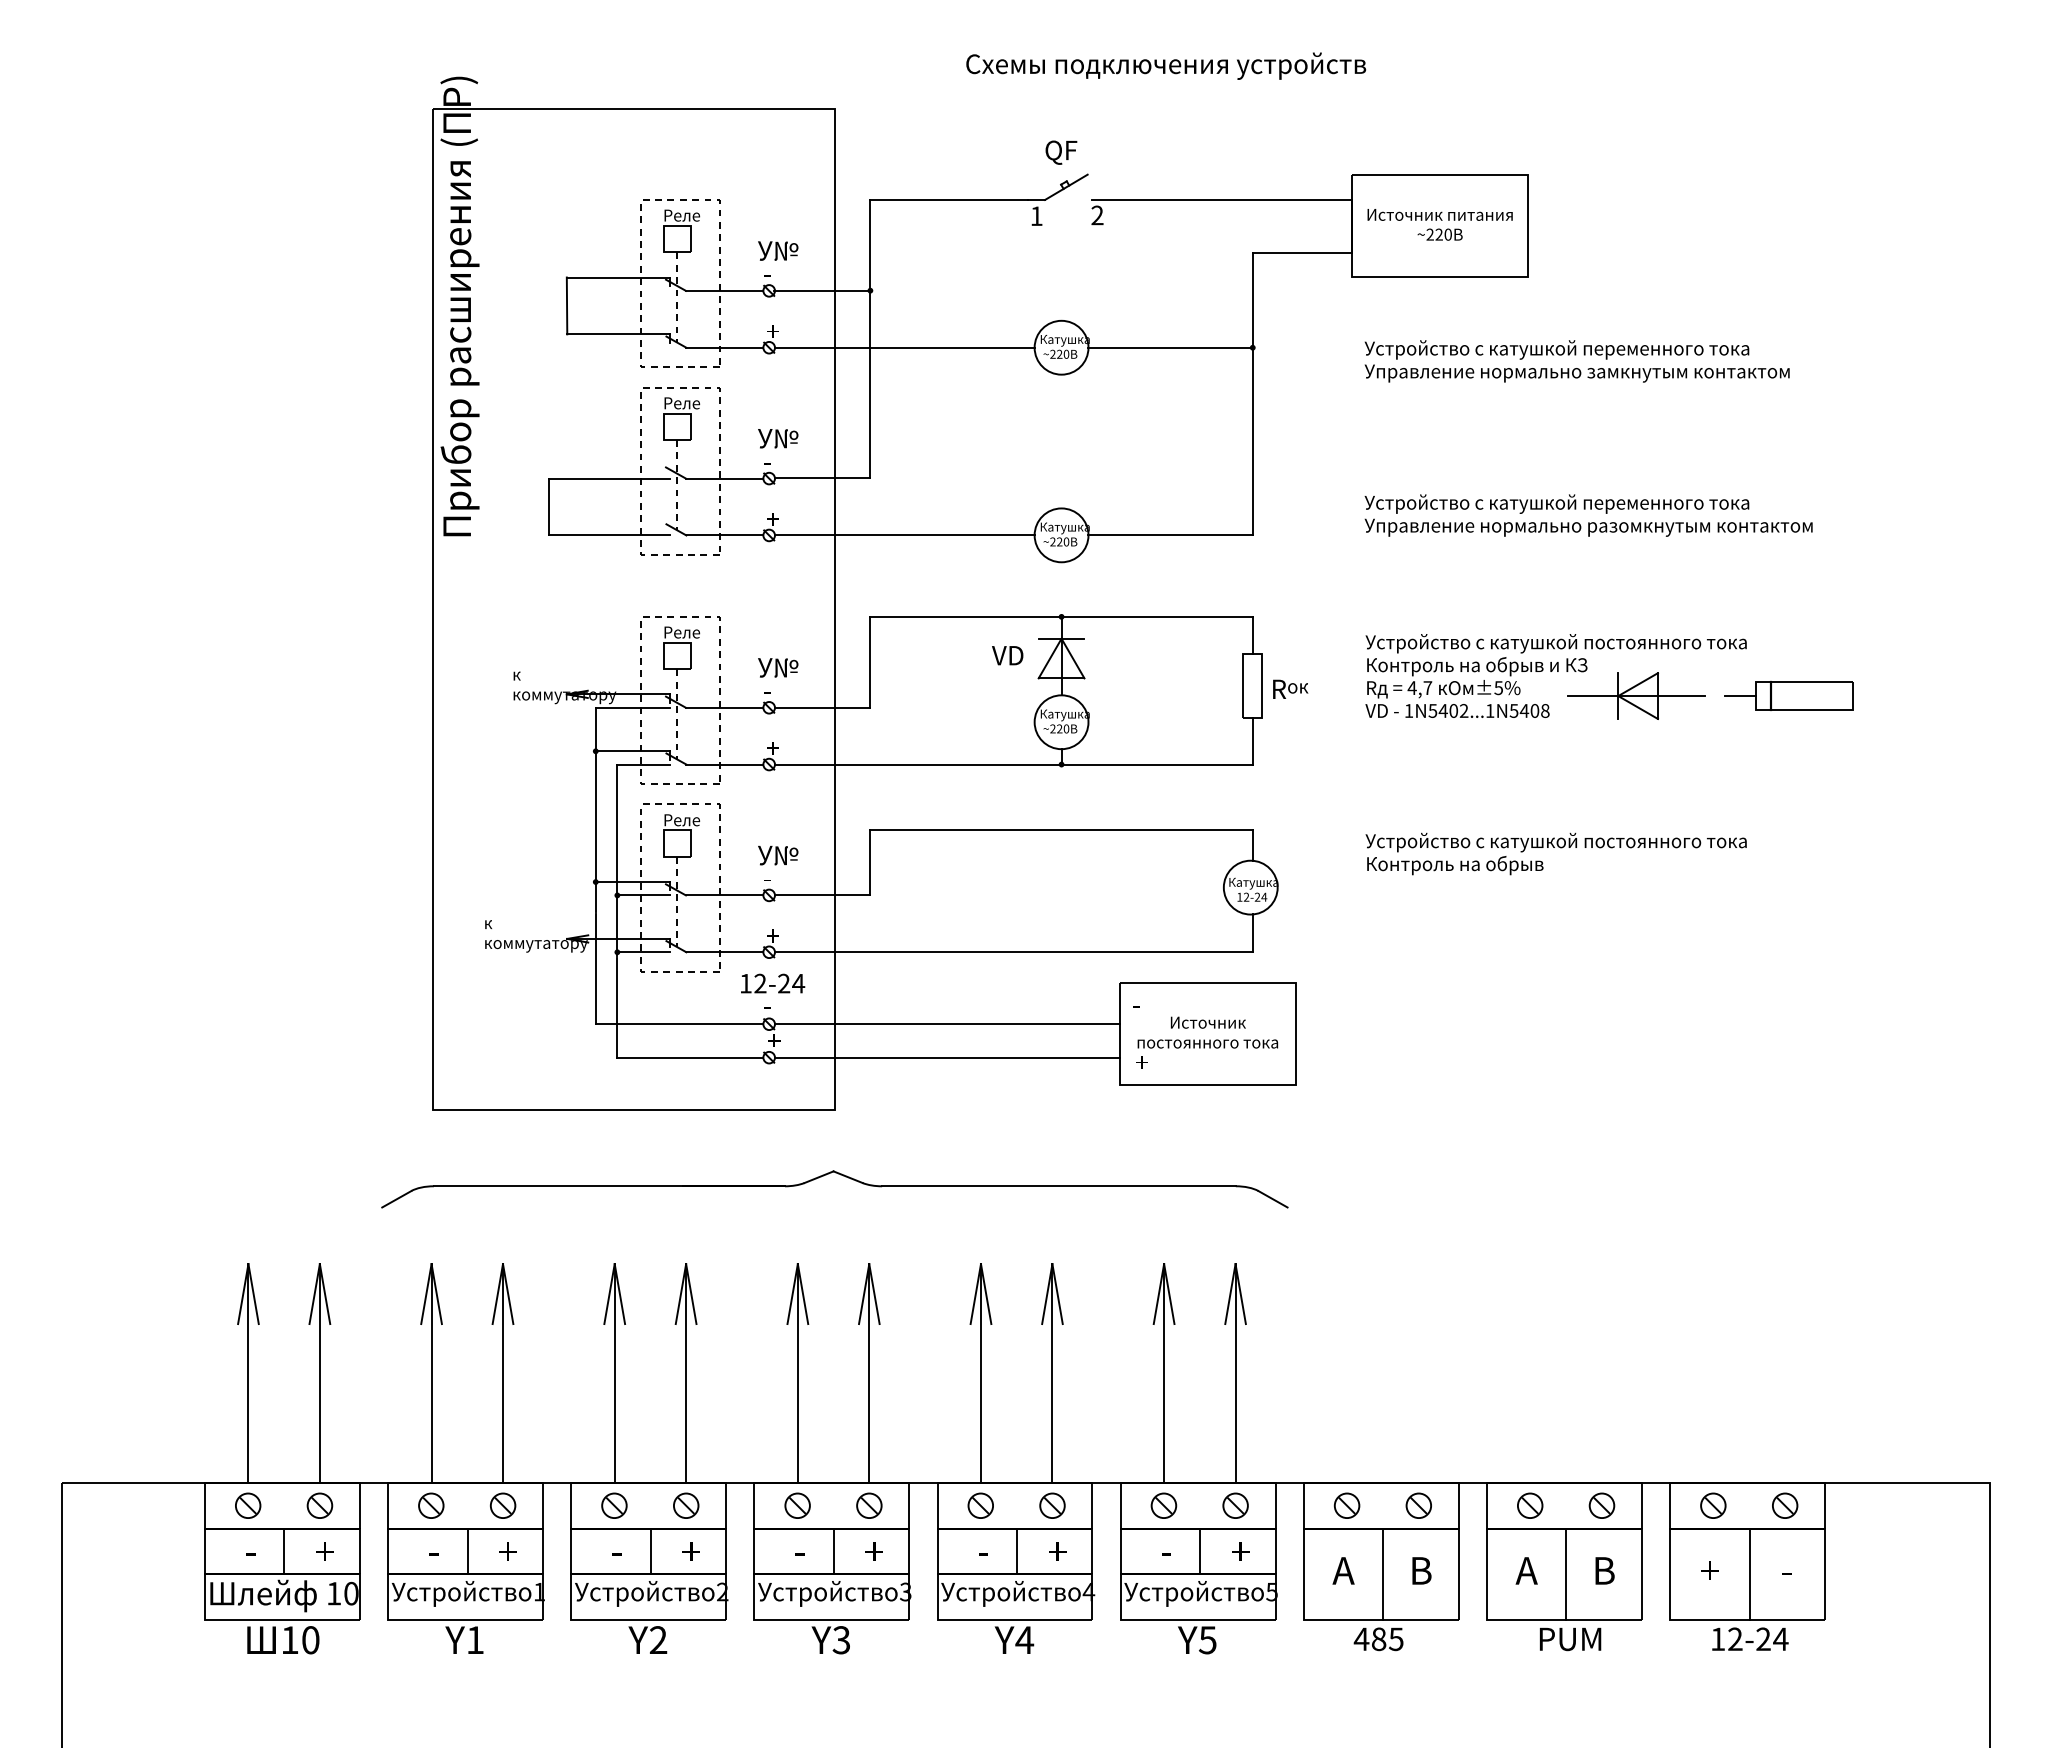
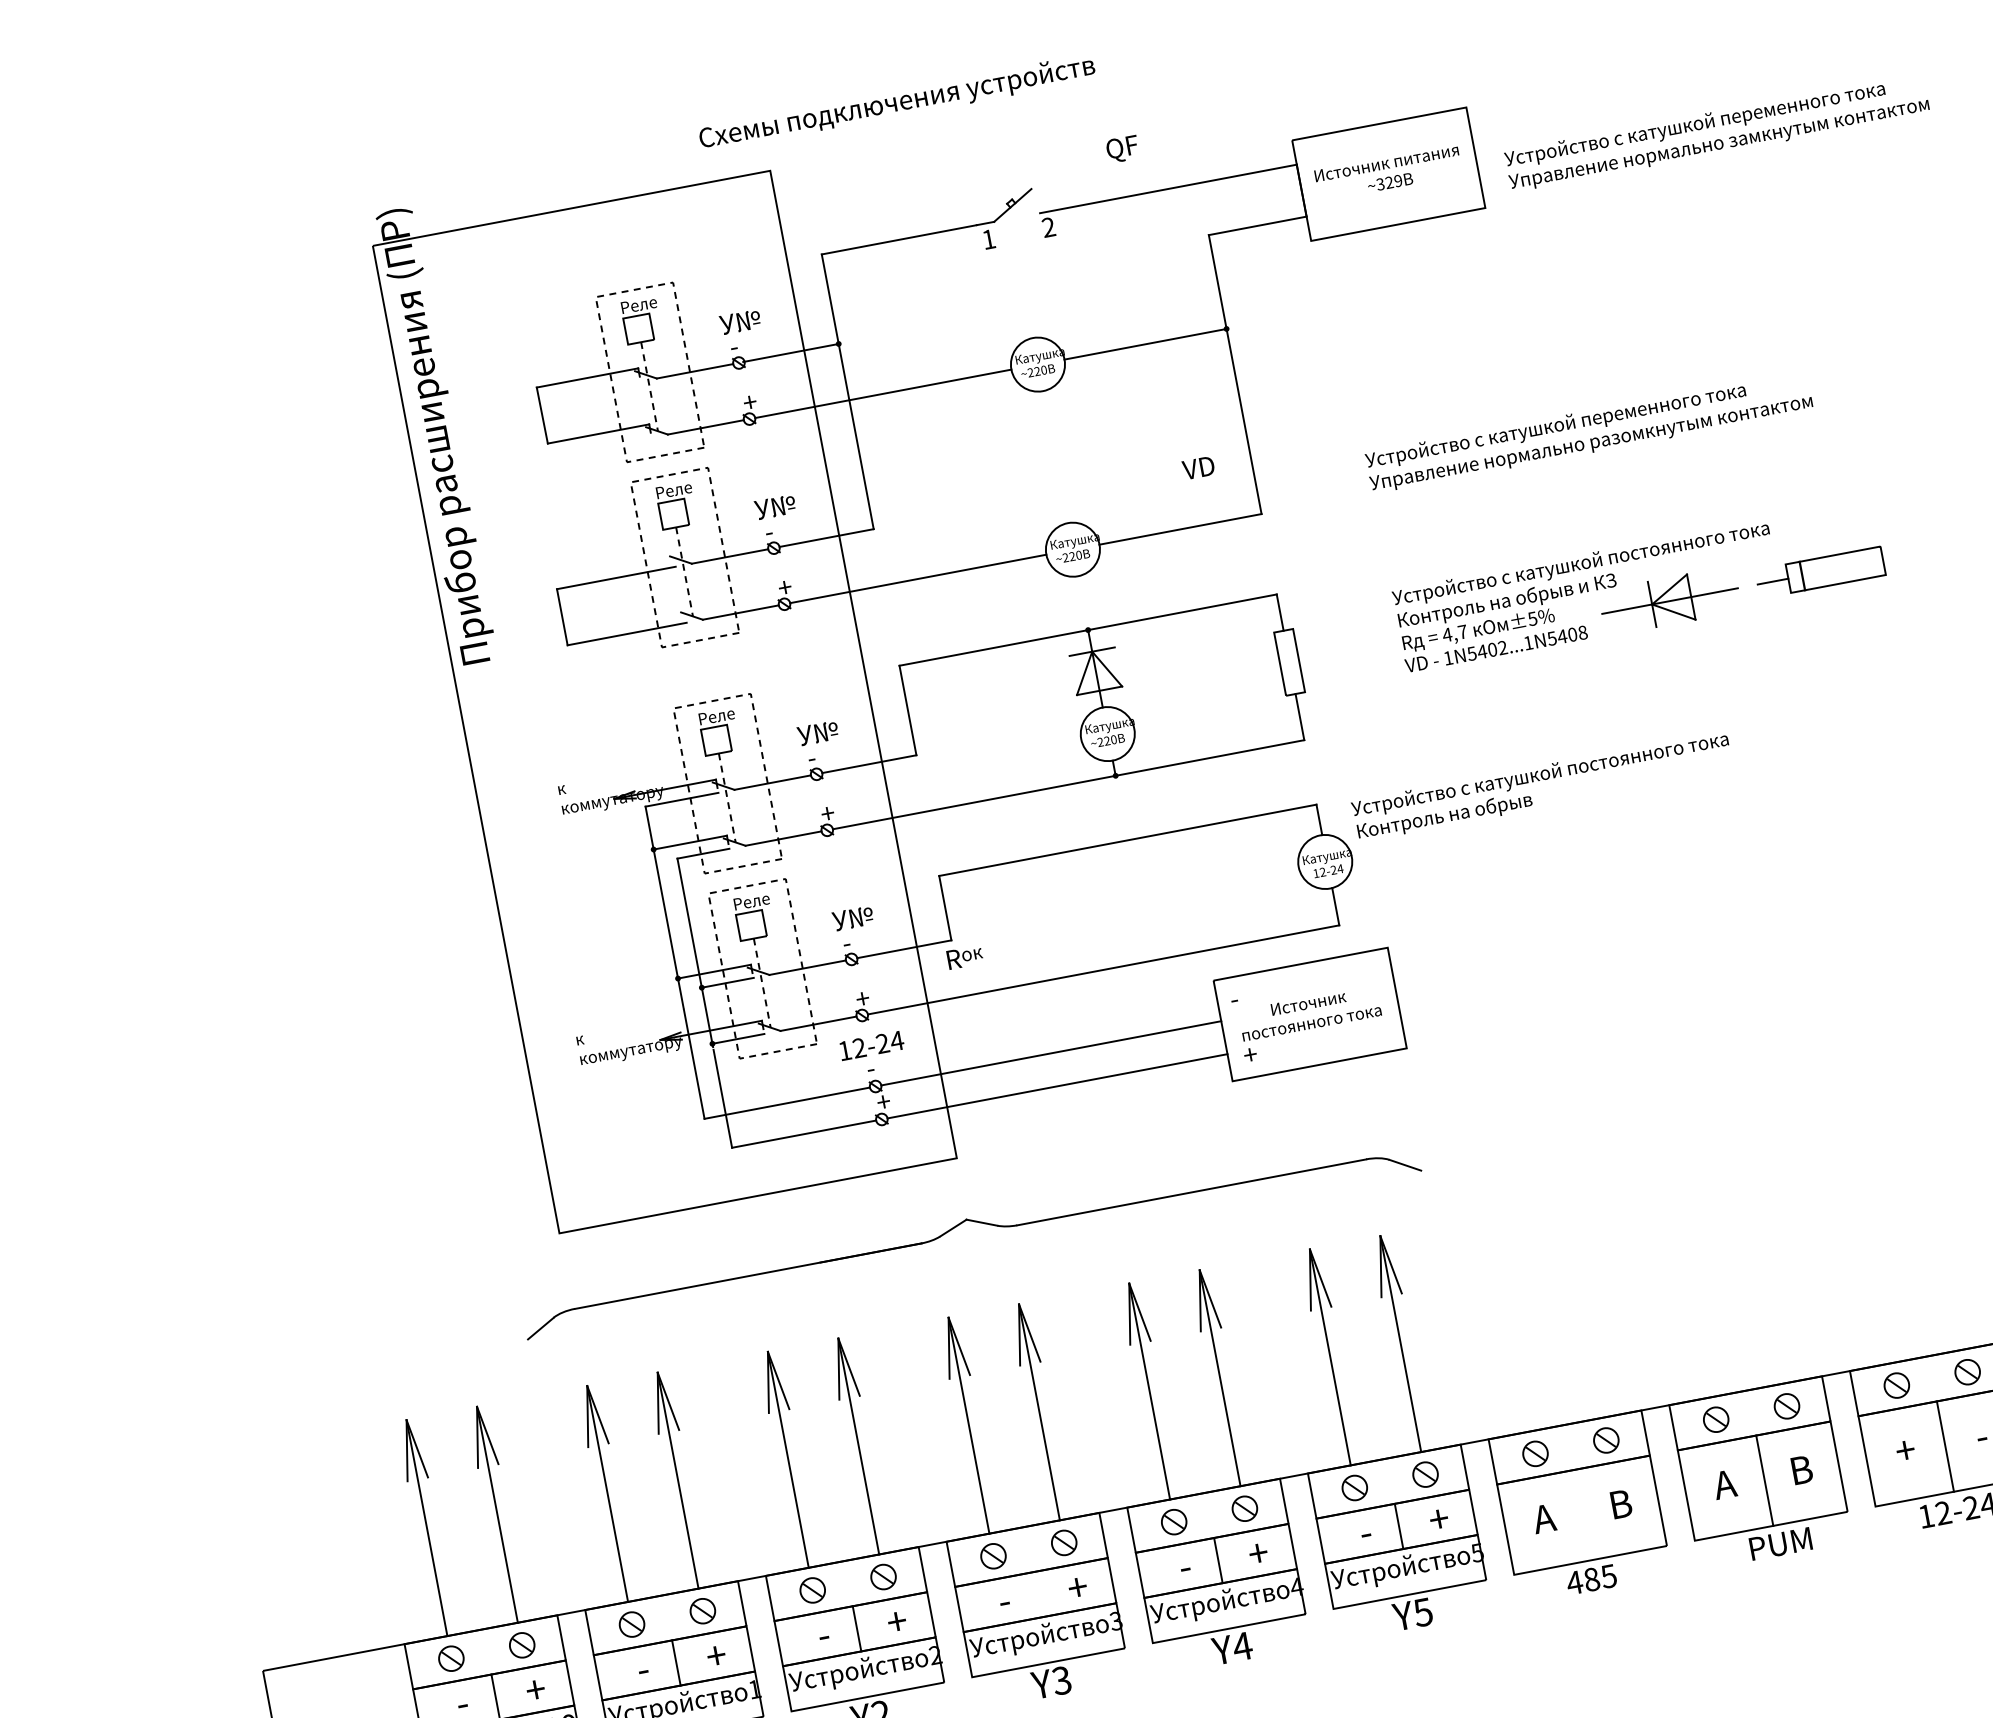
text: (1166, 65) -> (897, 102), moved
text: (1061, 152) -> (1122, 149), moved
text: (1438, 234) -> (1388, 182), ~220 -> ~329
text: (1576, 361) -> (1716, 132), moved
text: (1007, 655) -> (1198, 467), moved
text: (1290, 688) -> (964, 956), moved
text: (1555, 853) -> (1541, 786), moved
line: (833, 1551) -> (1037, 1594), removed
line: (1383, 1574) -> (1584, 1514), removed

